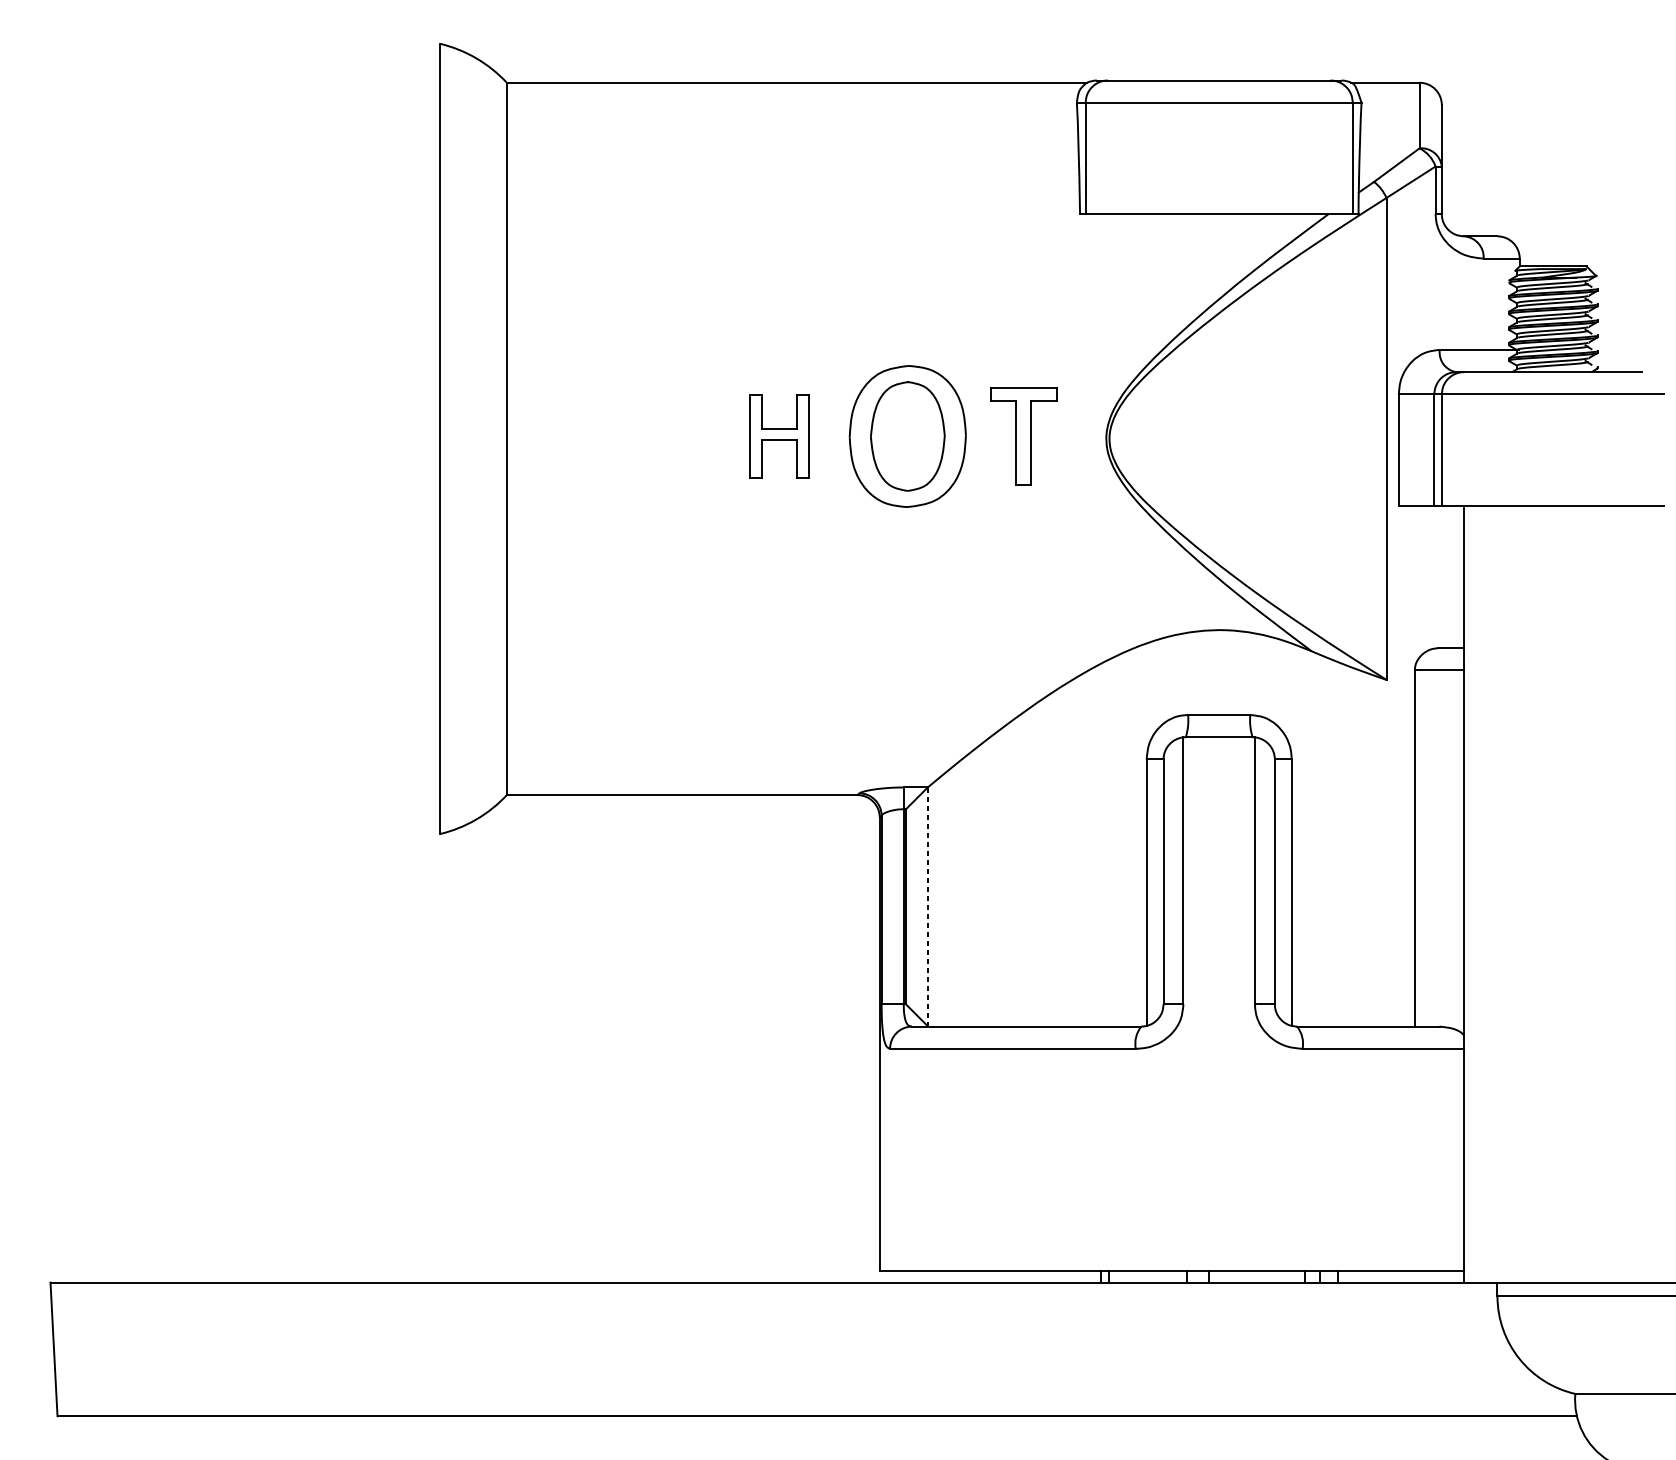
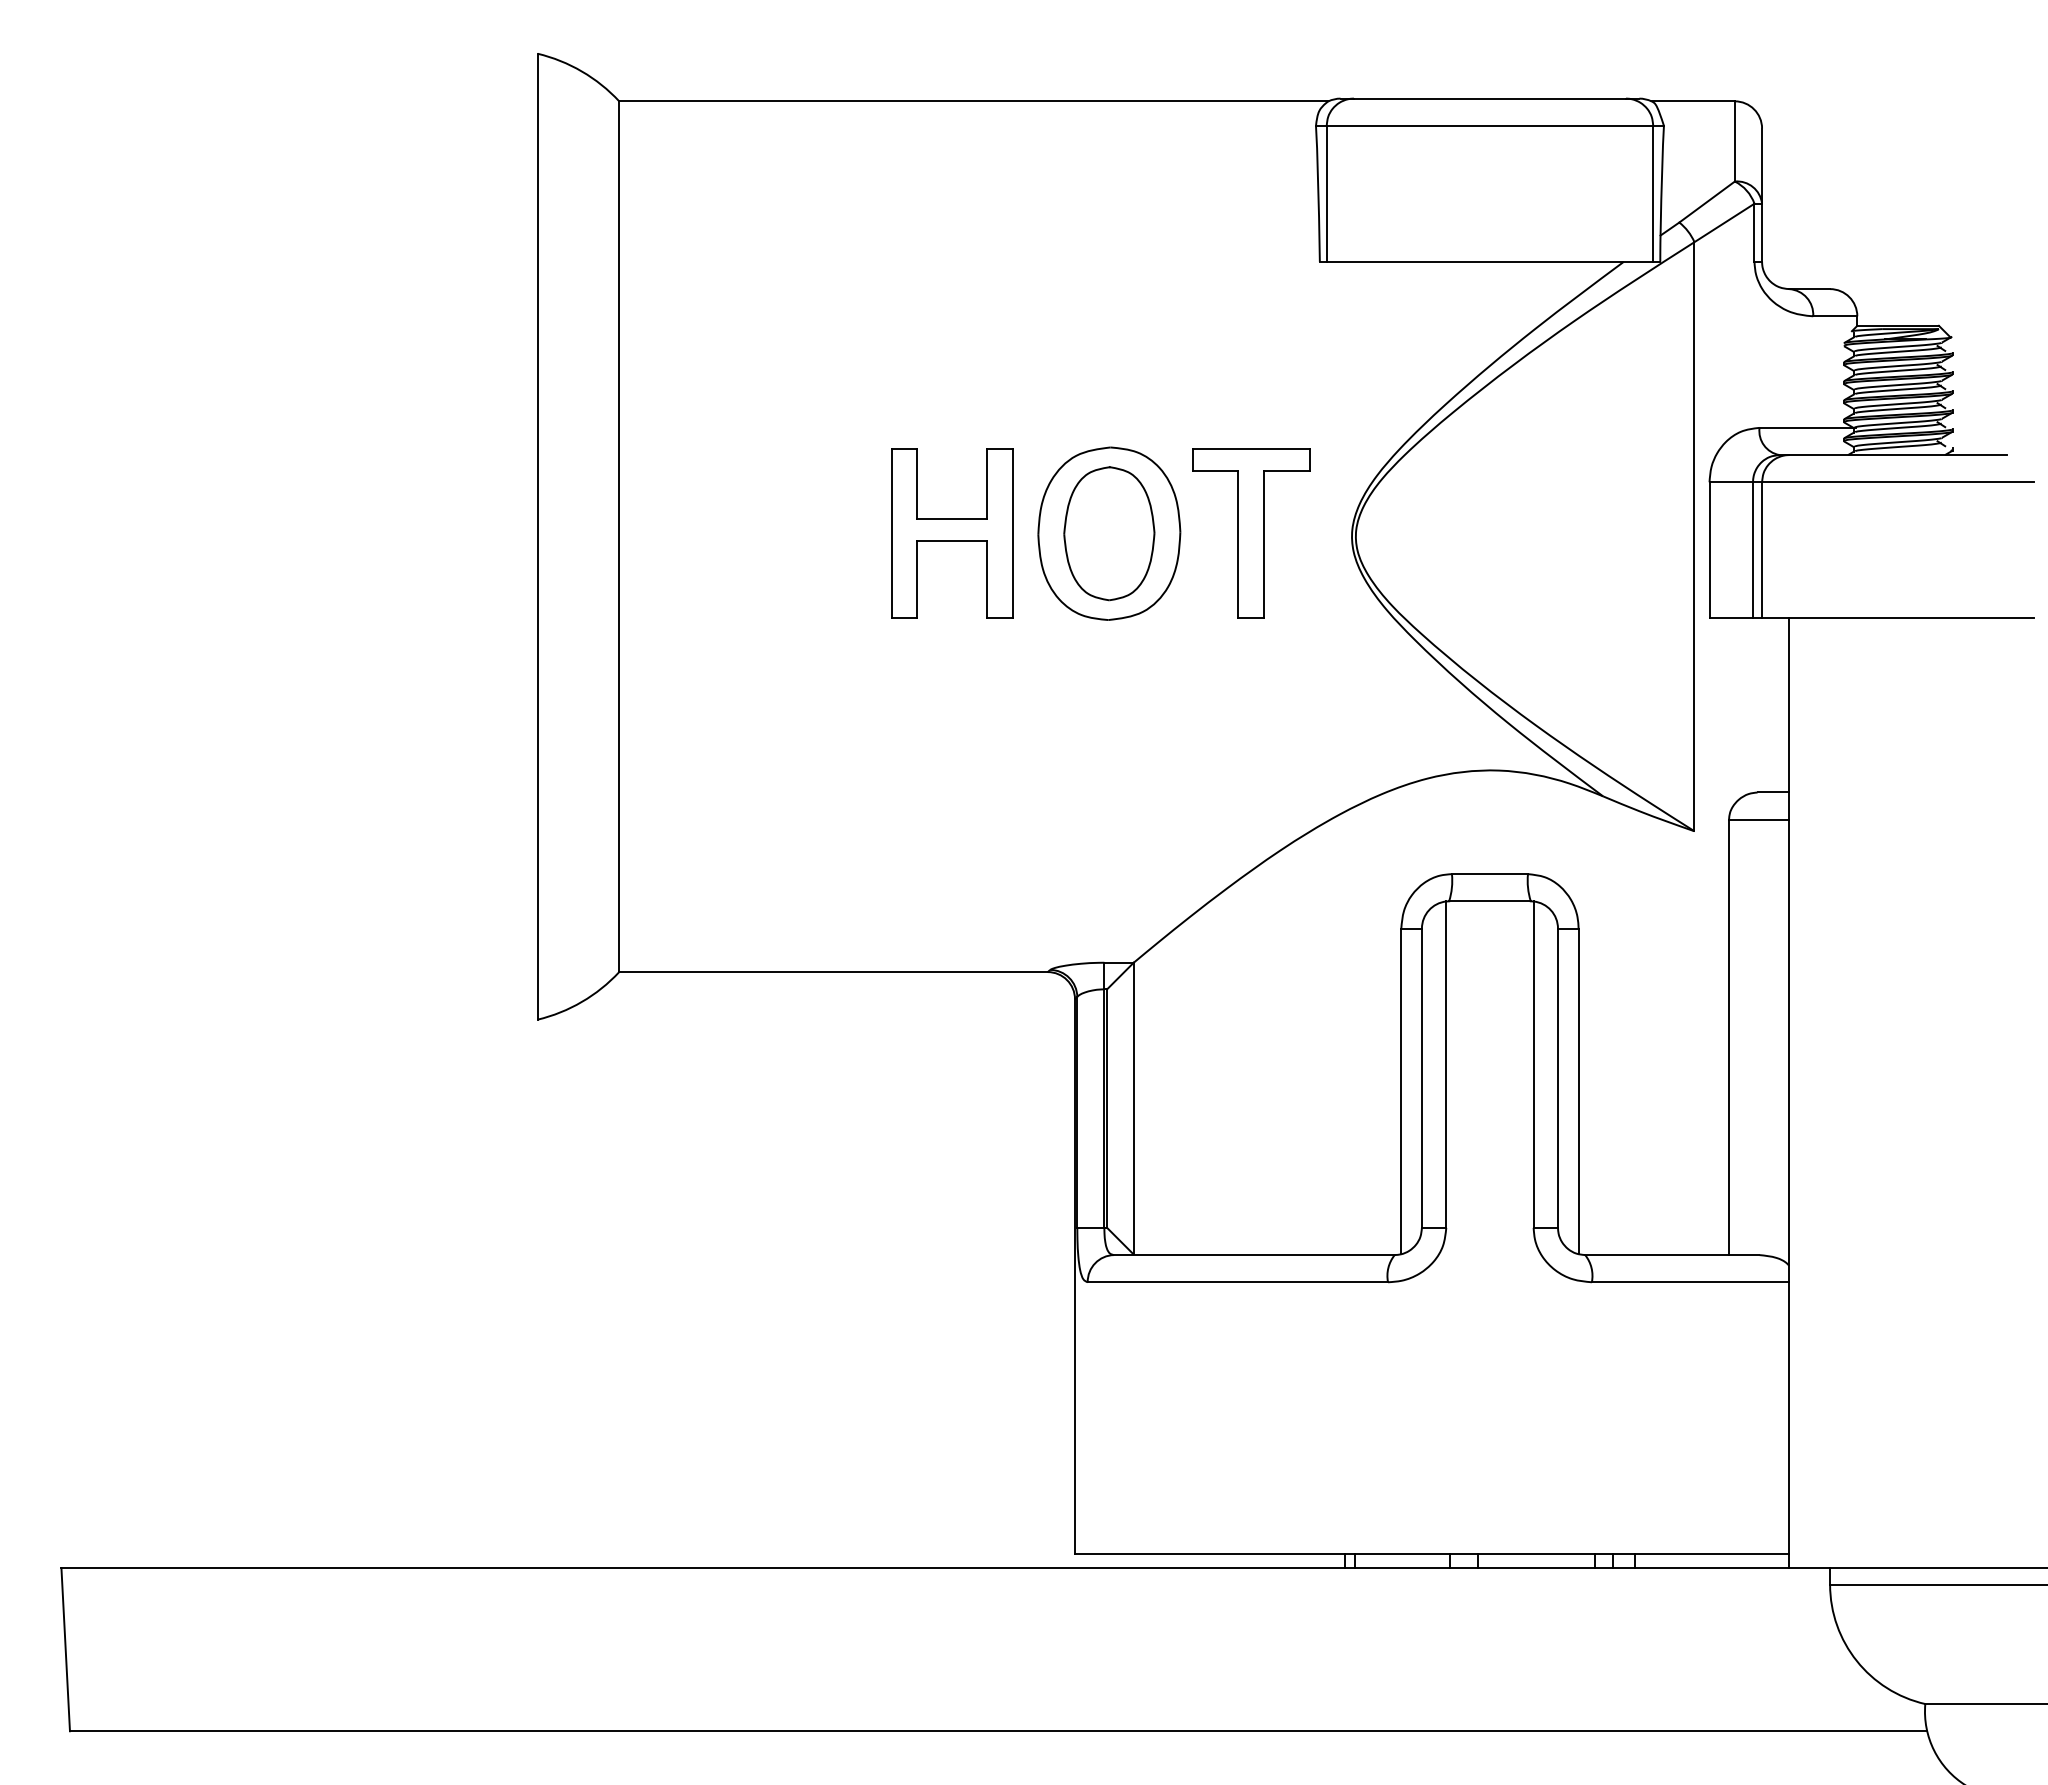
part: (779, 436) -> (952, 533), size x1.67
part: (1024, 436) -> (1251, 533), size x1.43
line: (927, 906) -> (1133, 1108), dashed -> solid

